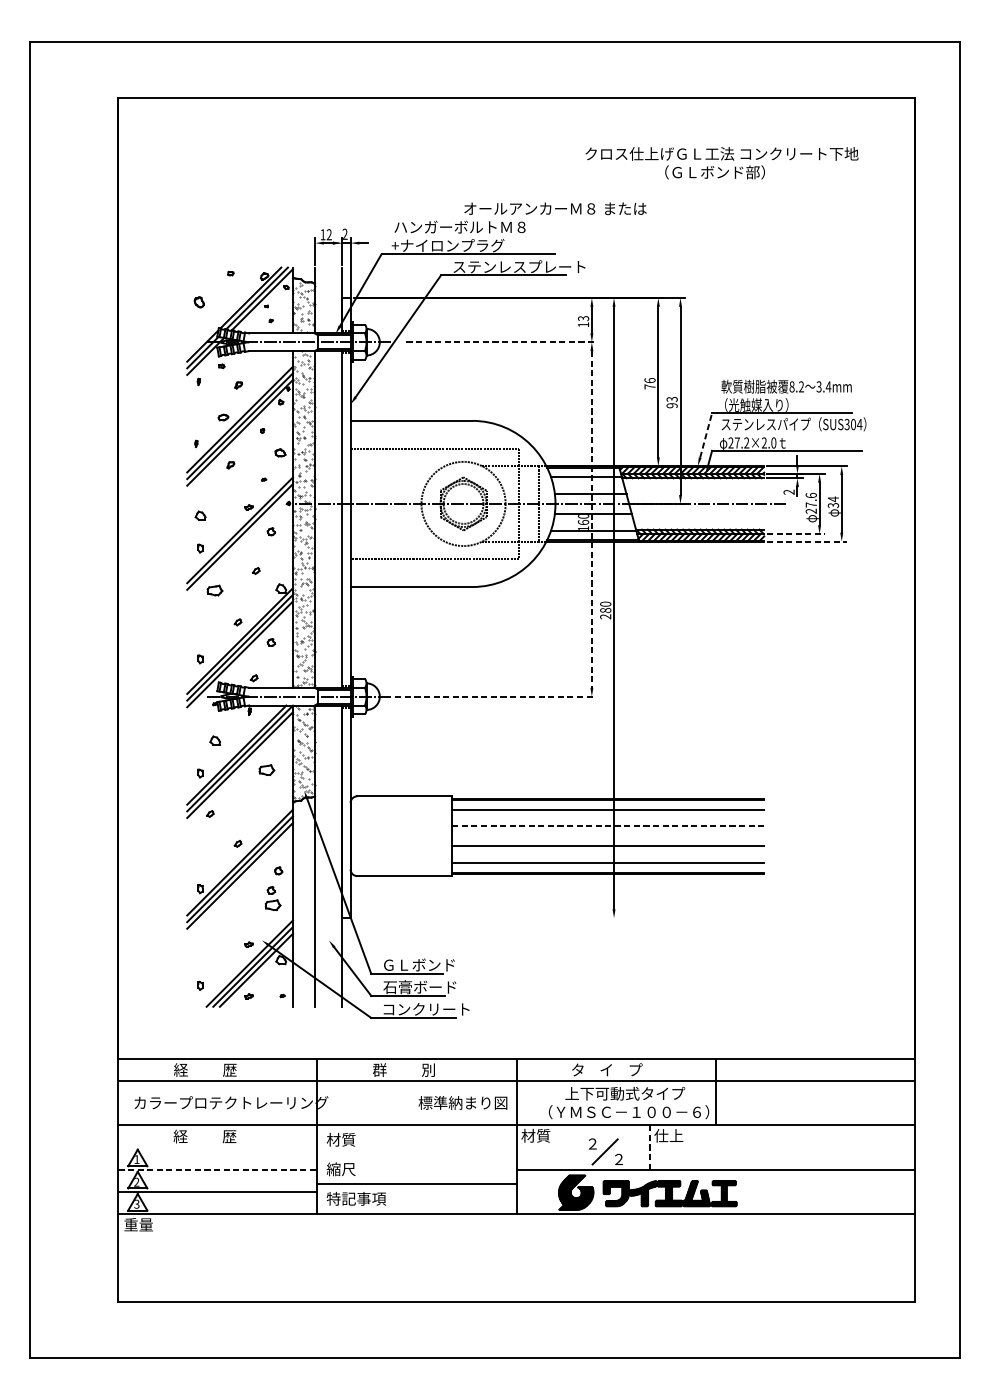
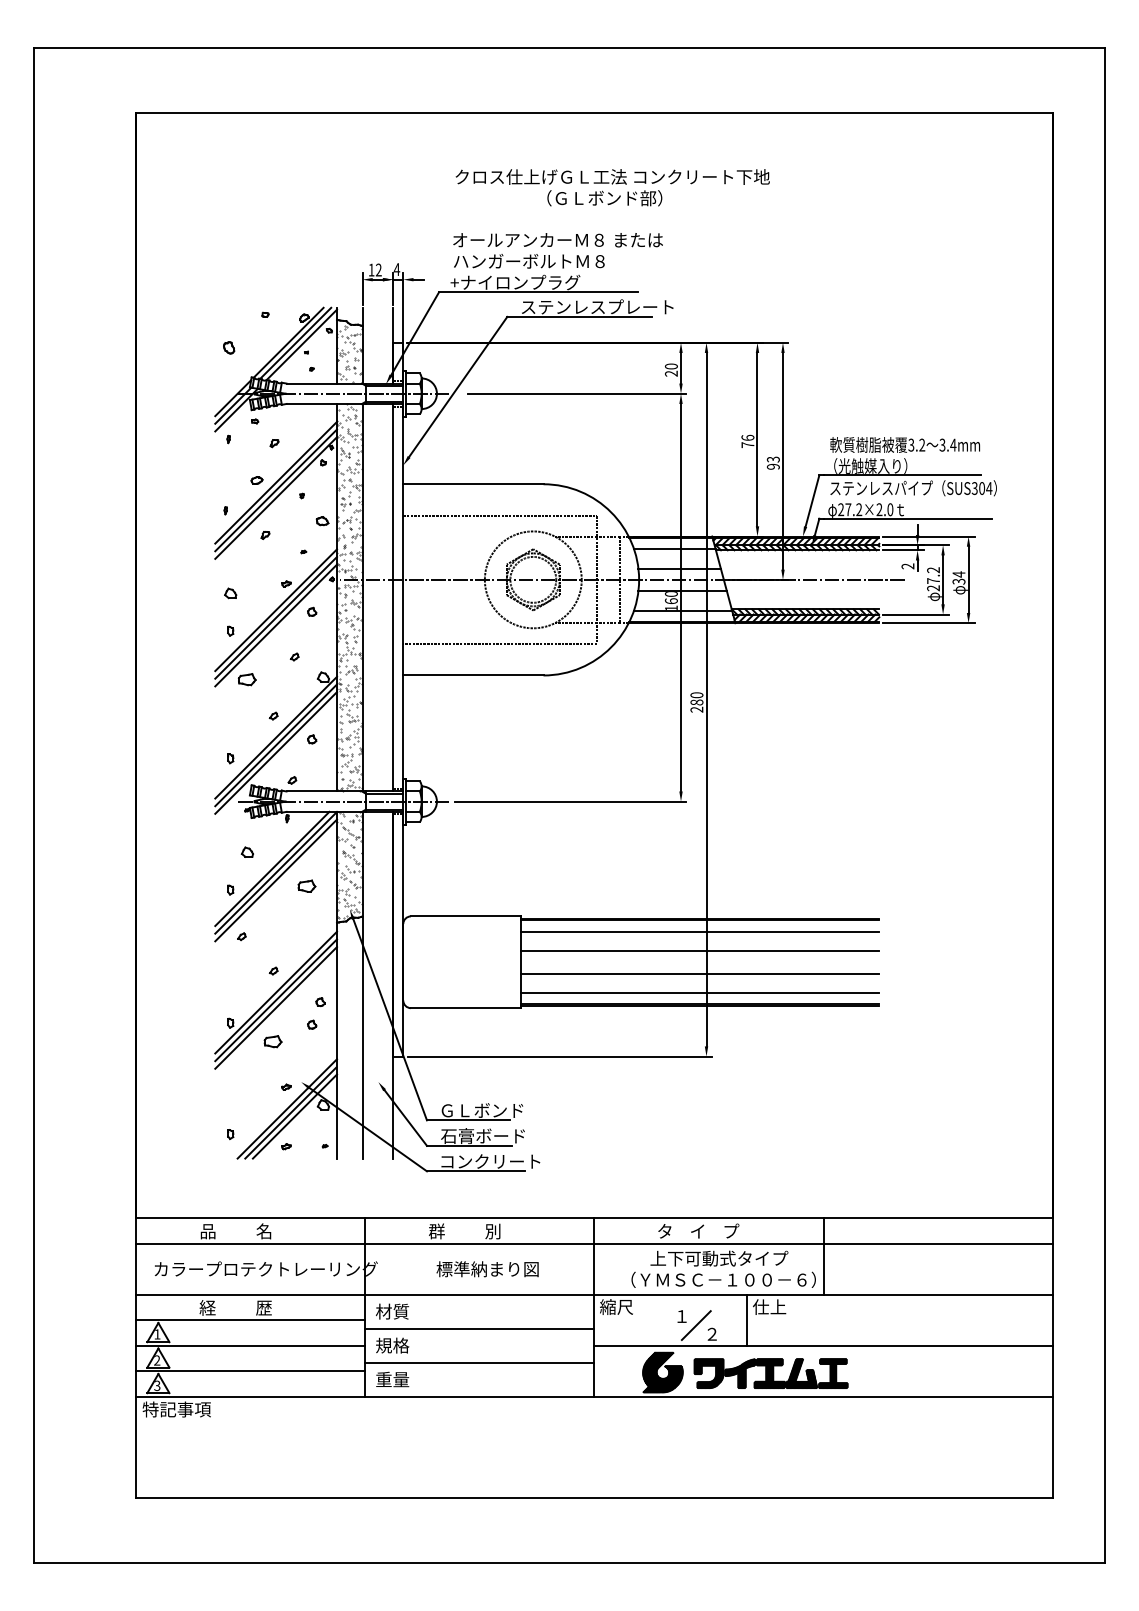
text: (721, 163) -> (612, 187), moved
text: (554, 209) -> (557, 240), moved
text: (344, 234) -> (396, 269), 2 -> 4
text: (583, 321) -> (671, 369), 13 -> 20
line: (501, 342) -> (577, 393), dashed -> solid
text: (792, 386) -> (911, 444), 8.2 -> 3.2
line: (706, 435) -> (812, 501), dashed -> solid
text: (811, 495) -> (933, 570), 27.6 -> 27.2
line: (592, 519) -> (681, 597), dashed -> solid
line: (796, 534) -> (916, 614), dashed -> solid
line: (807, 541) -> (929, 623), dashed -> solid
line: (240, 543) -> (276, 625), added
line: (495, 696) -> (570, 801), dashed -> solid
line: (607, 826) -> (699, 951), dashed -> solid
part: (272, 905) -> (272, 1041), moved
line: (486, 918) -> (559, 1056), added
text: (205, 1070) -> (236, 1231), 経          歴 -> 品          名
text: (462, 1103) -> (487, 1269), moved
text: (535, 1135) -> (616, 1306), 材質 -> 縮尺
text: (592, 1143) -> (681, 1315), ２ -> １
line: (217, 1147) -> (250, 1320), added
line: (649, 1147) -> (747, 1320), dashed -> solid
line: (416, 1154) -> (479, 1328), added
line: (218, 1169) -> (251, 1345), dashed -> solid
text: (341, 1169) -> (392, 1345), 縮尺 -> 規格
text: (356, 1198) -> (410, 1379), 特記事項 -> 重量
text: (153, 1224) -> (176, 1409), 重量 -> 特記事項

